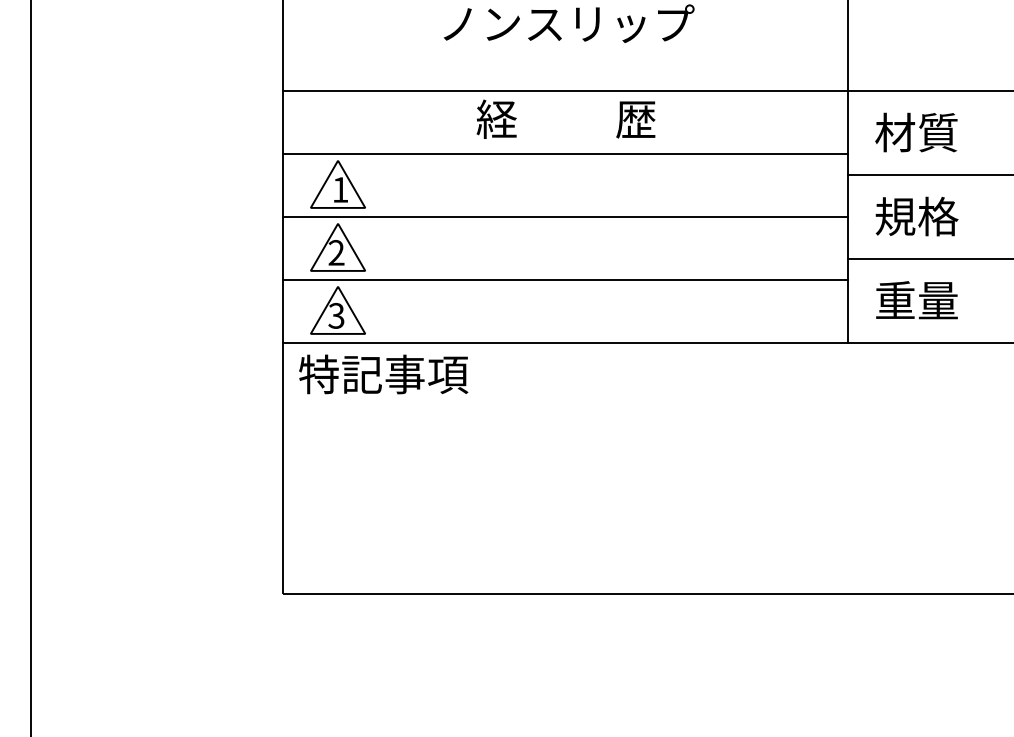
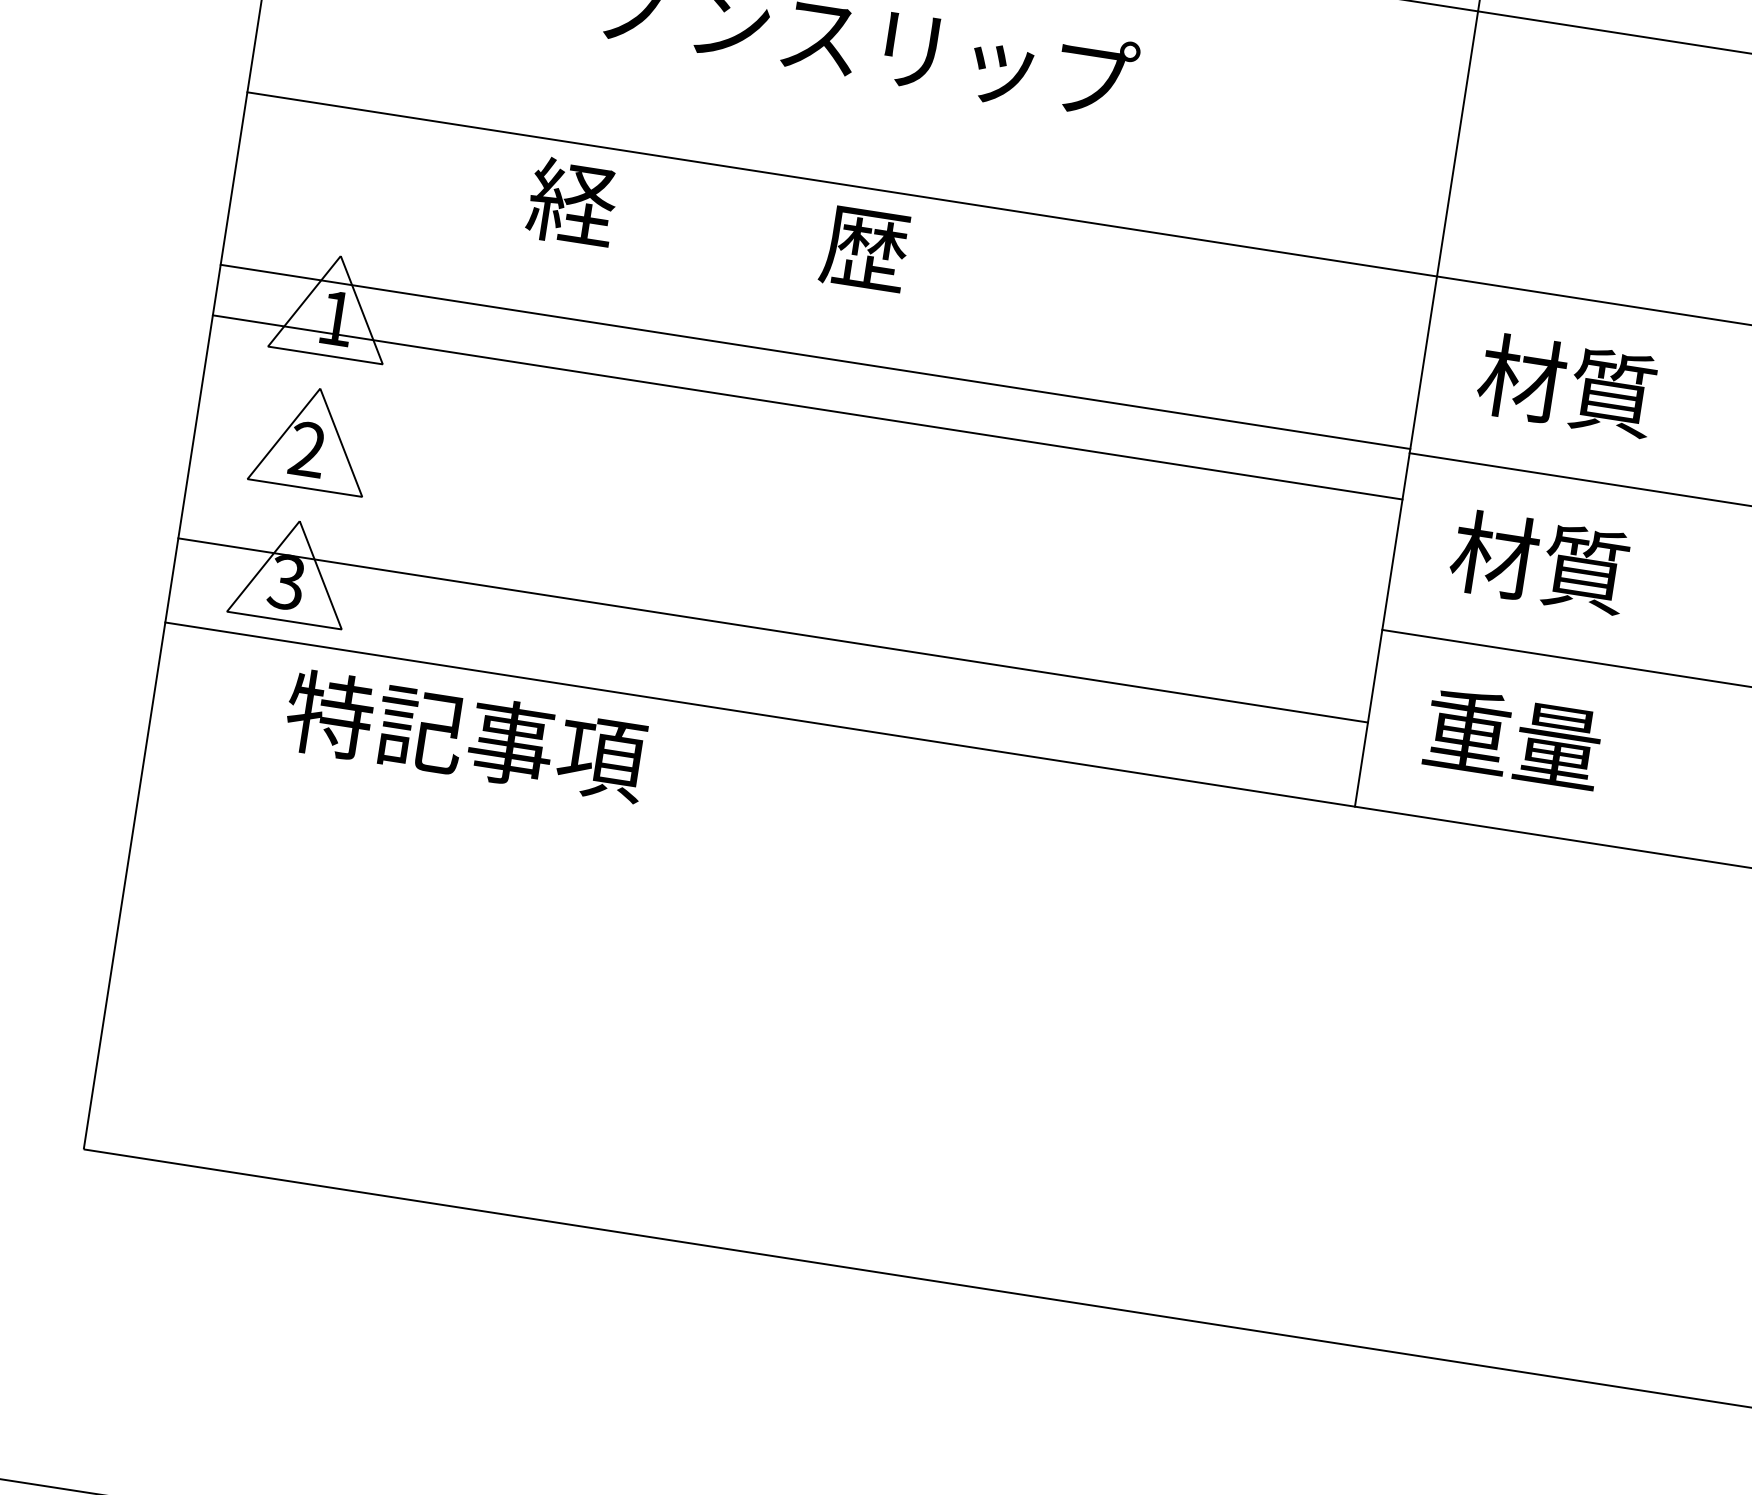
text: (565, 118) -> (717, 223), moved
line: (565, 154) -> (807, 407), moved
text: (916, 216) -> (1539, 561), 規格 -> 材質
line: (565, 217) -> (815, 357), moved
line: (565, 280) -> (772, 630), moved
text: (383, 374) -> (465, 736), moved

